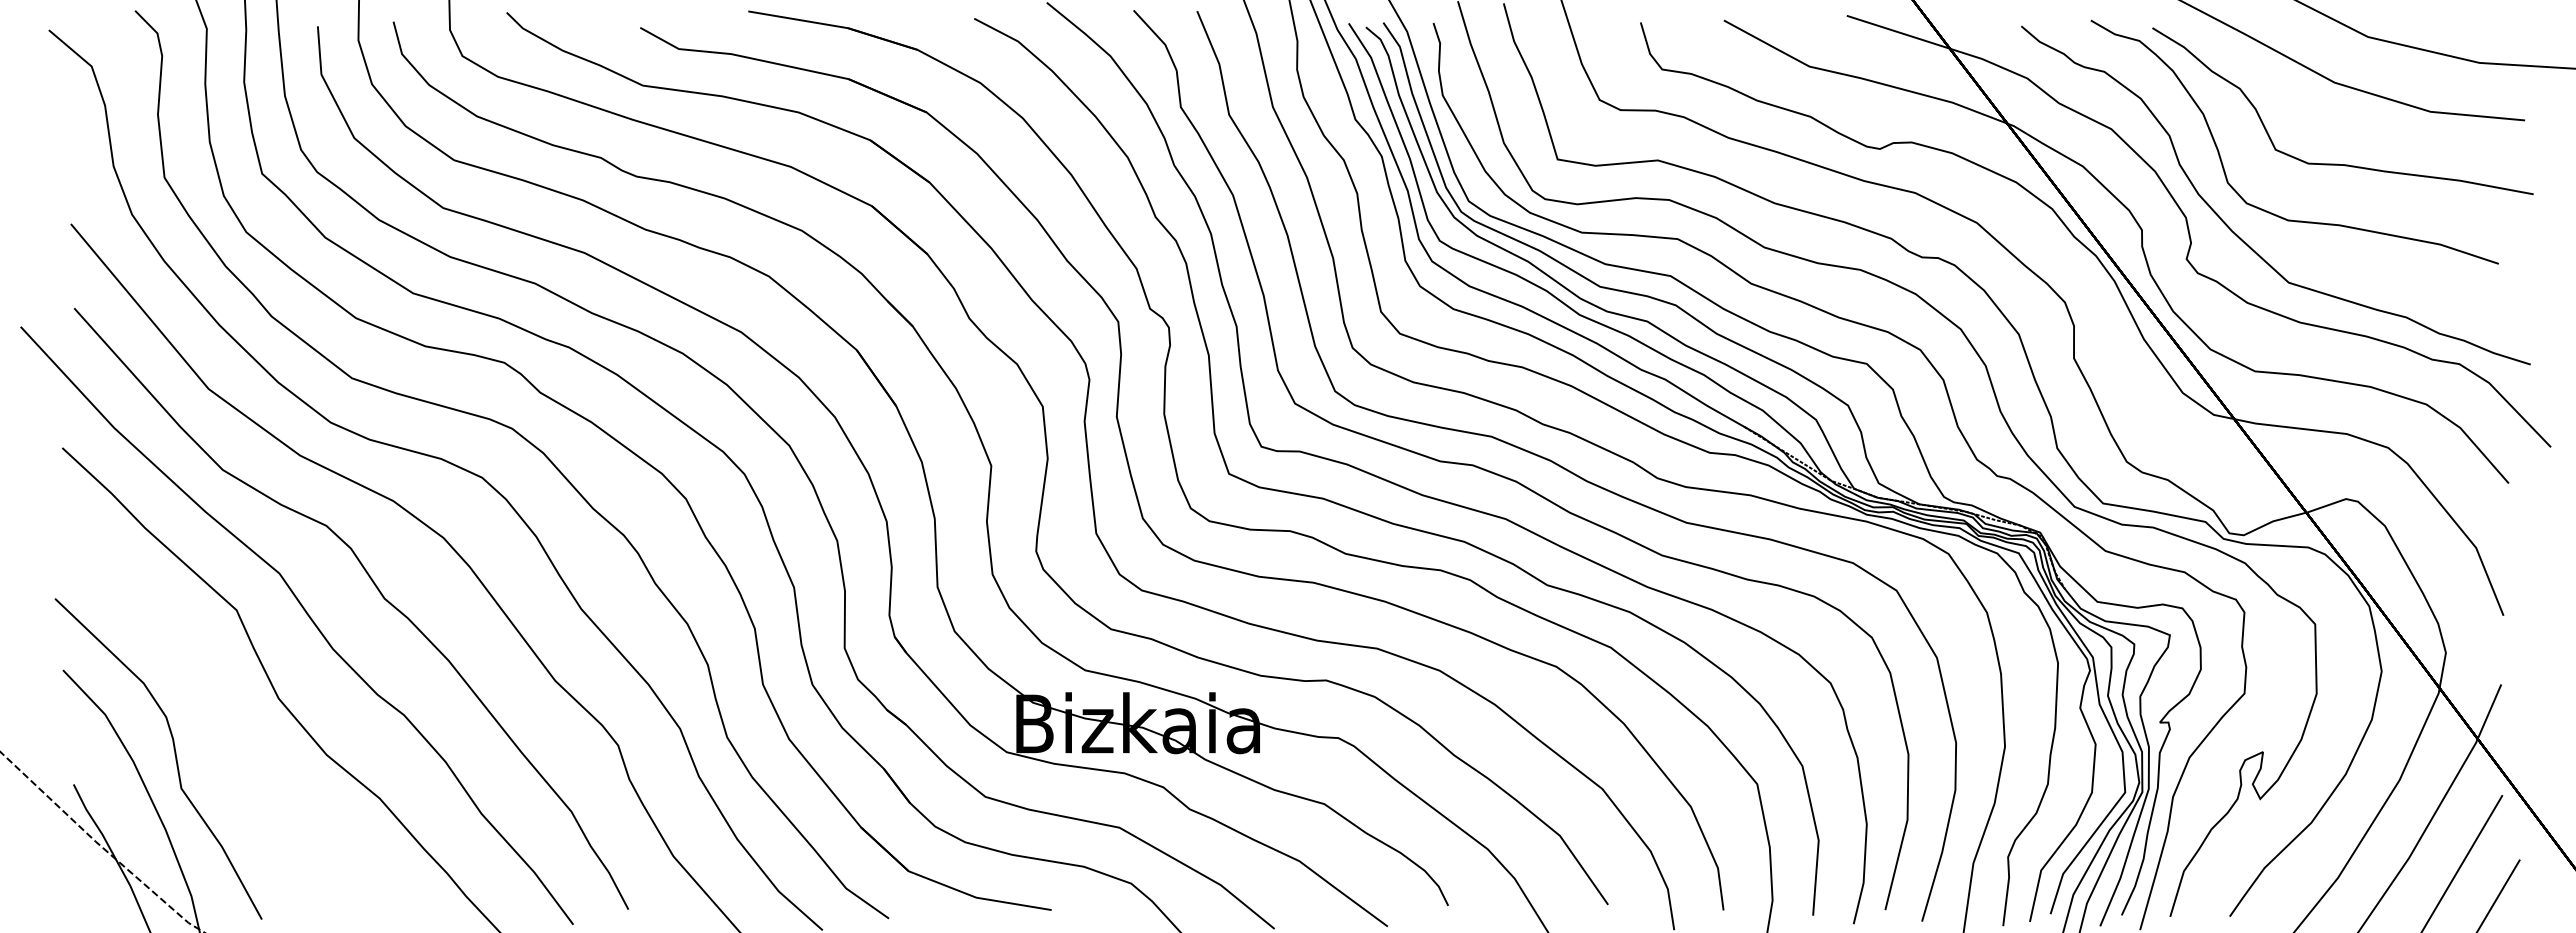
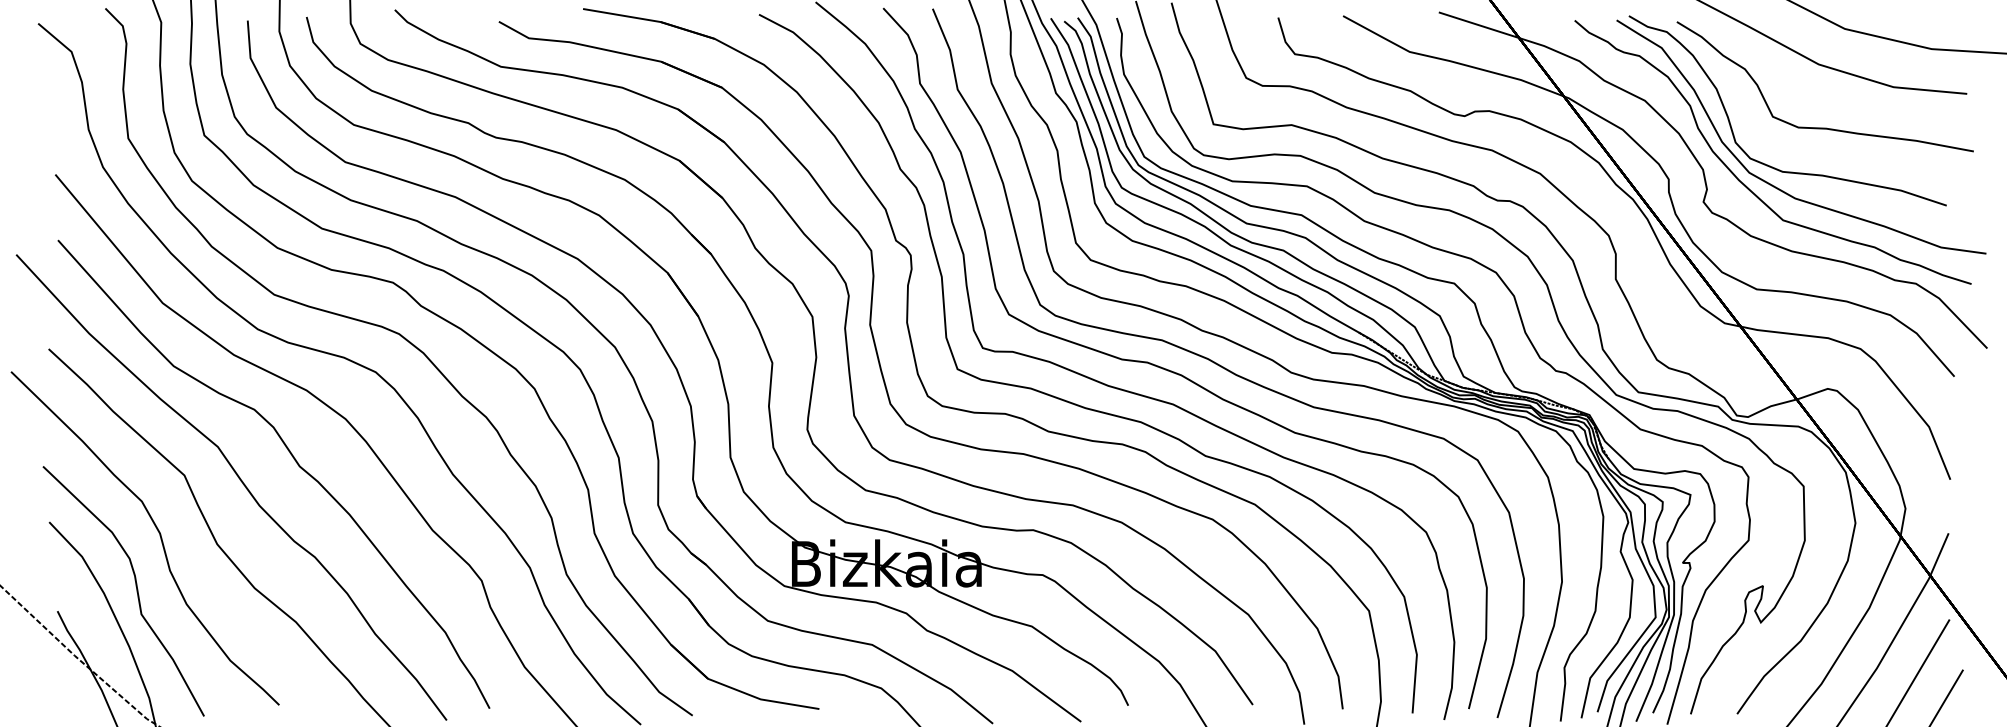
part: (2274, 236) -> (1771, 184), added
part: (202, 682) -> (157, 531), added

